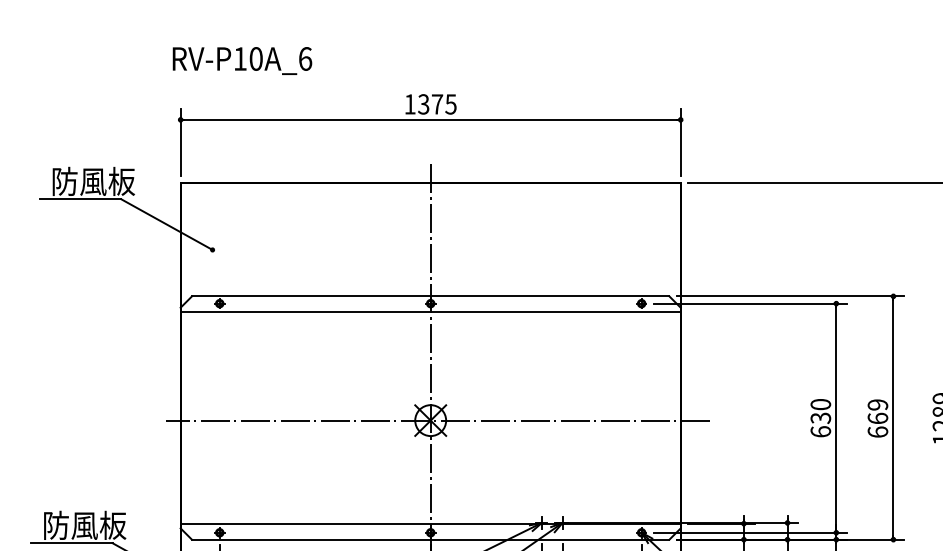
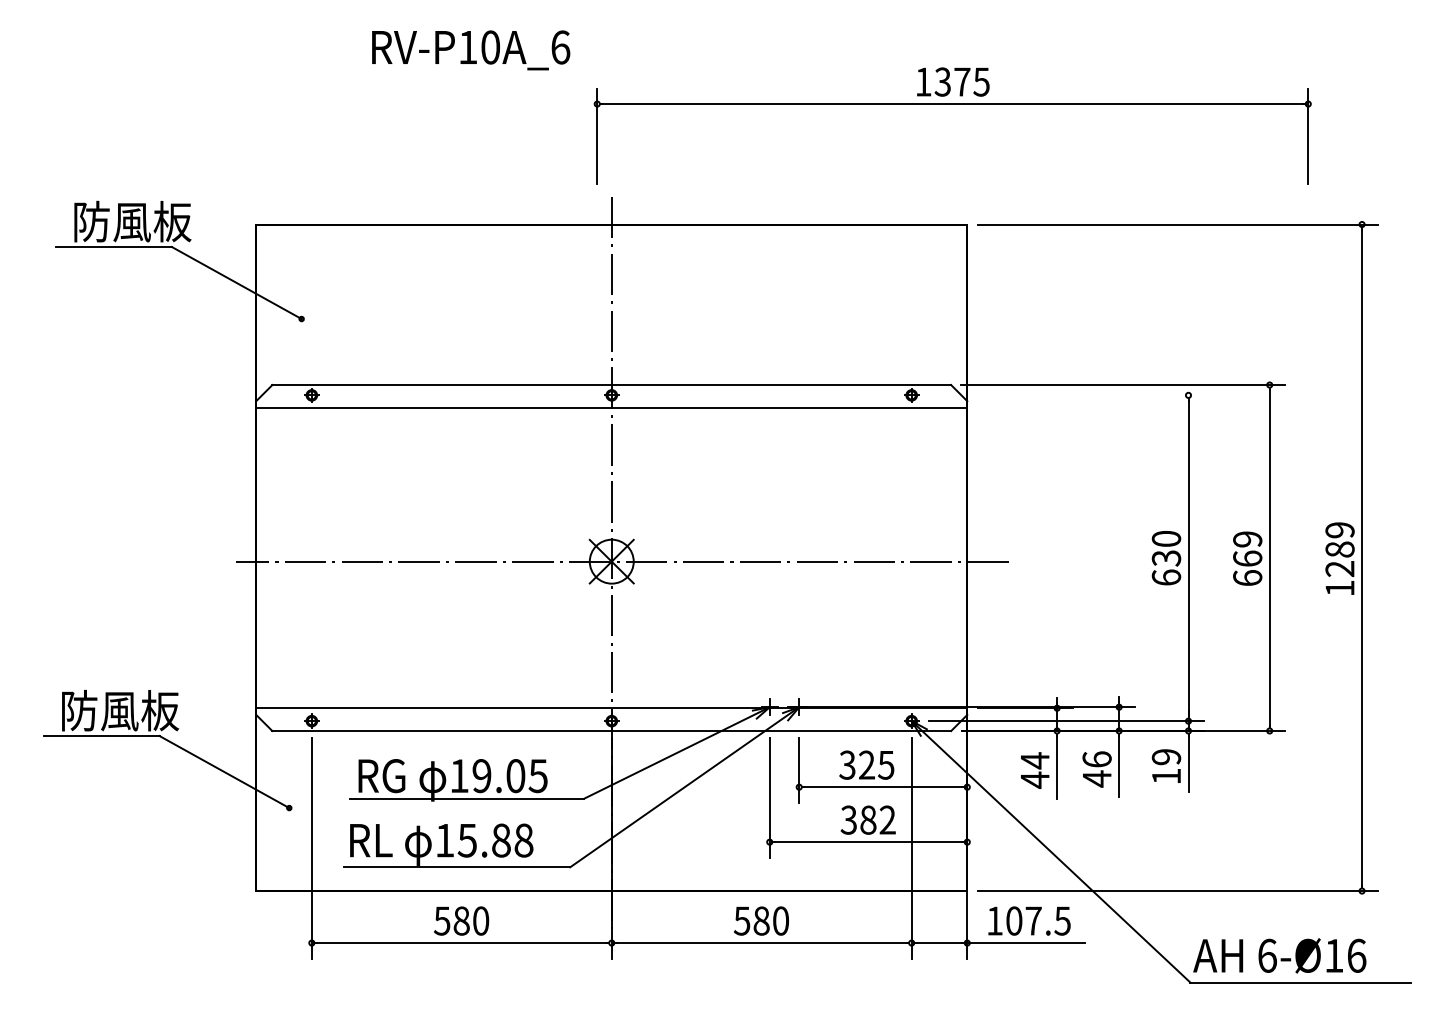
text: (242, 61) -> (471, 50), moved
part: (430, 120) -> (952, 104), moved
line: (750, 303) -> (1066, 395), removed

